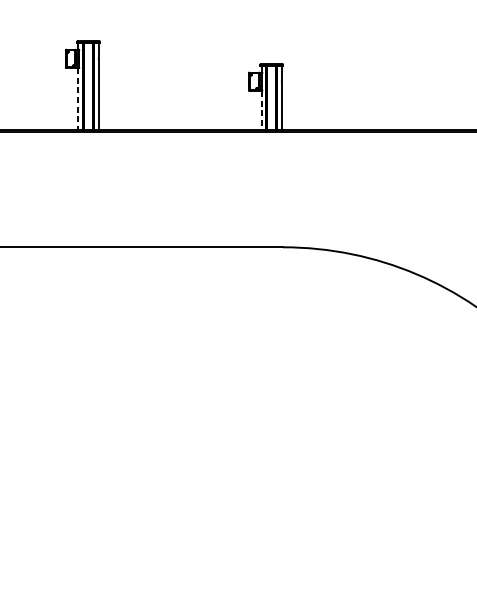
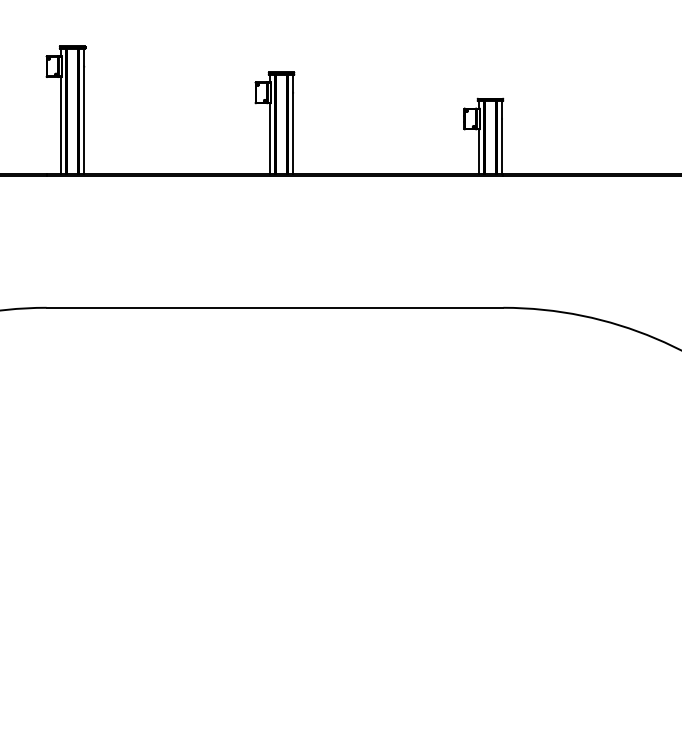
line: (78, 99) -> (269, 139), dashed -> solid
line: (261, 111) -> (478, 152), dashed -> solid

